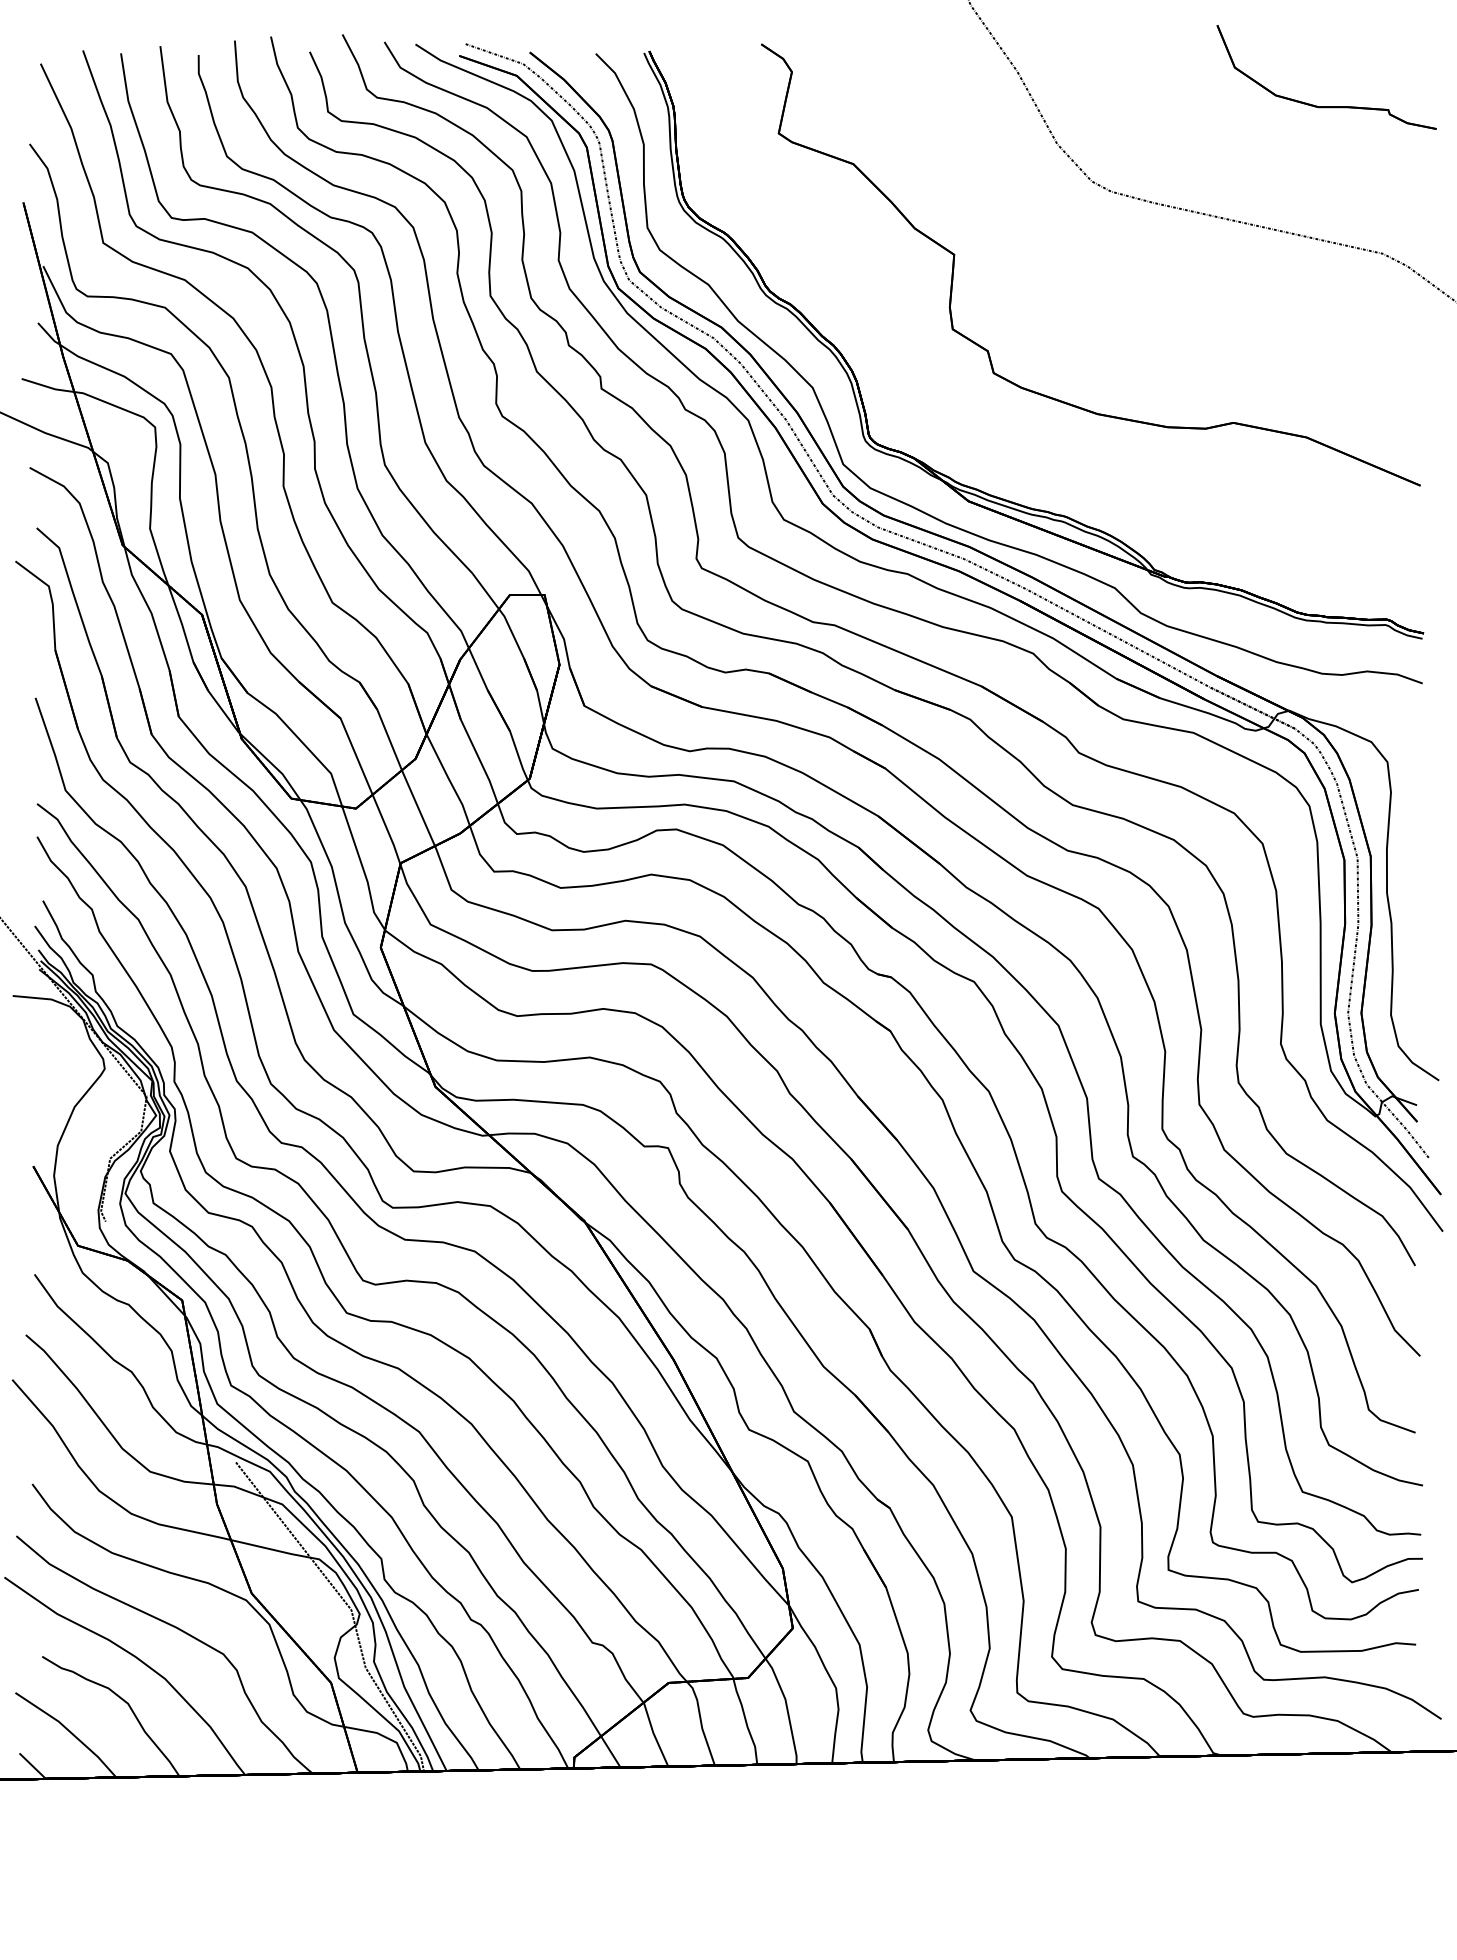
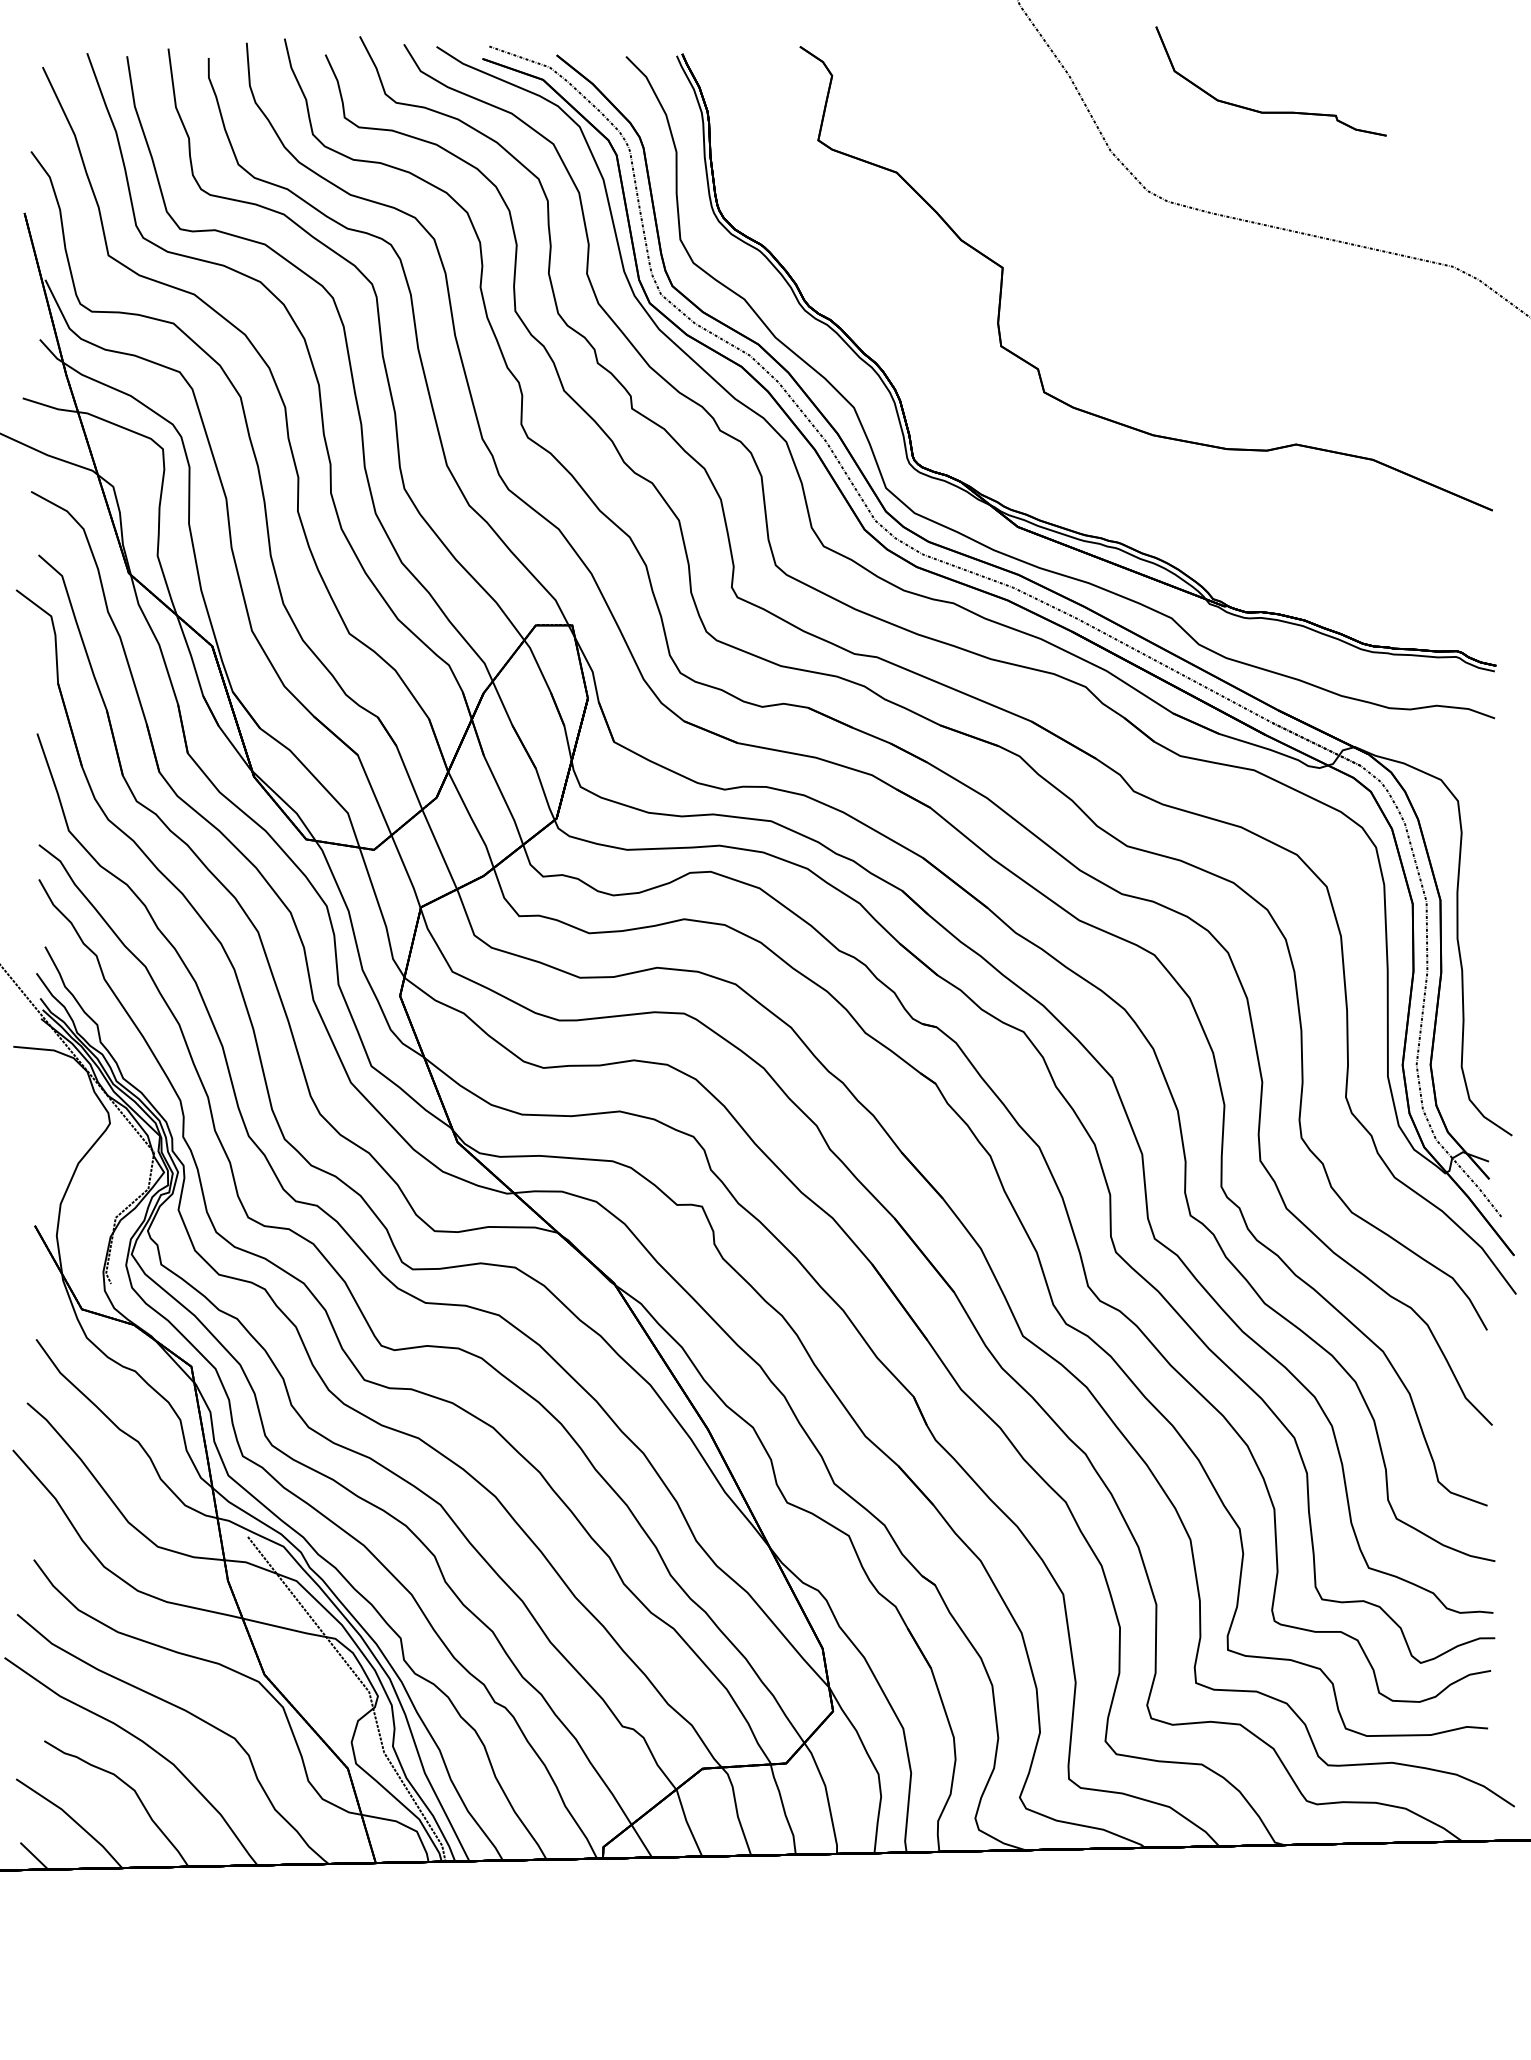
part: (1326, 105) -> (1270, 111), moved

